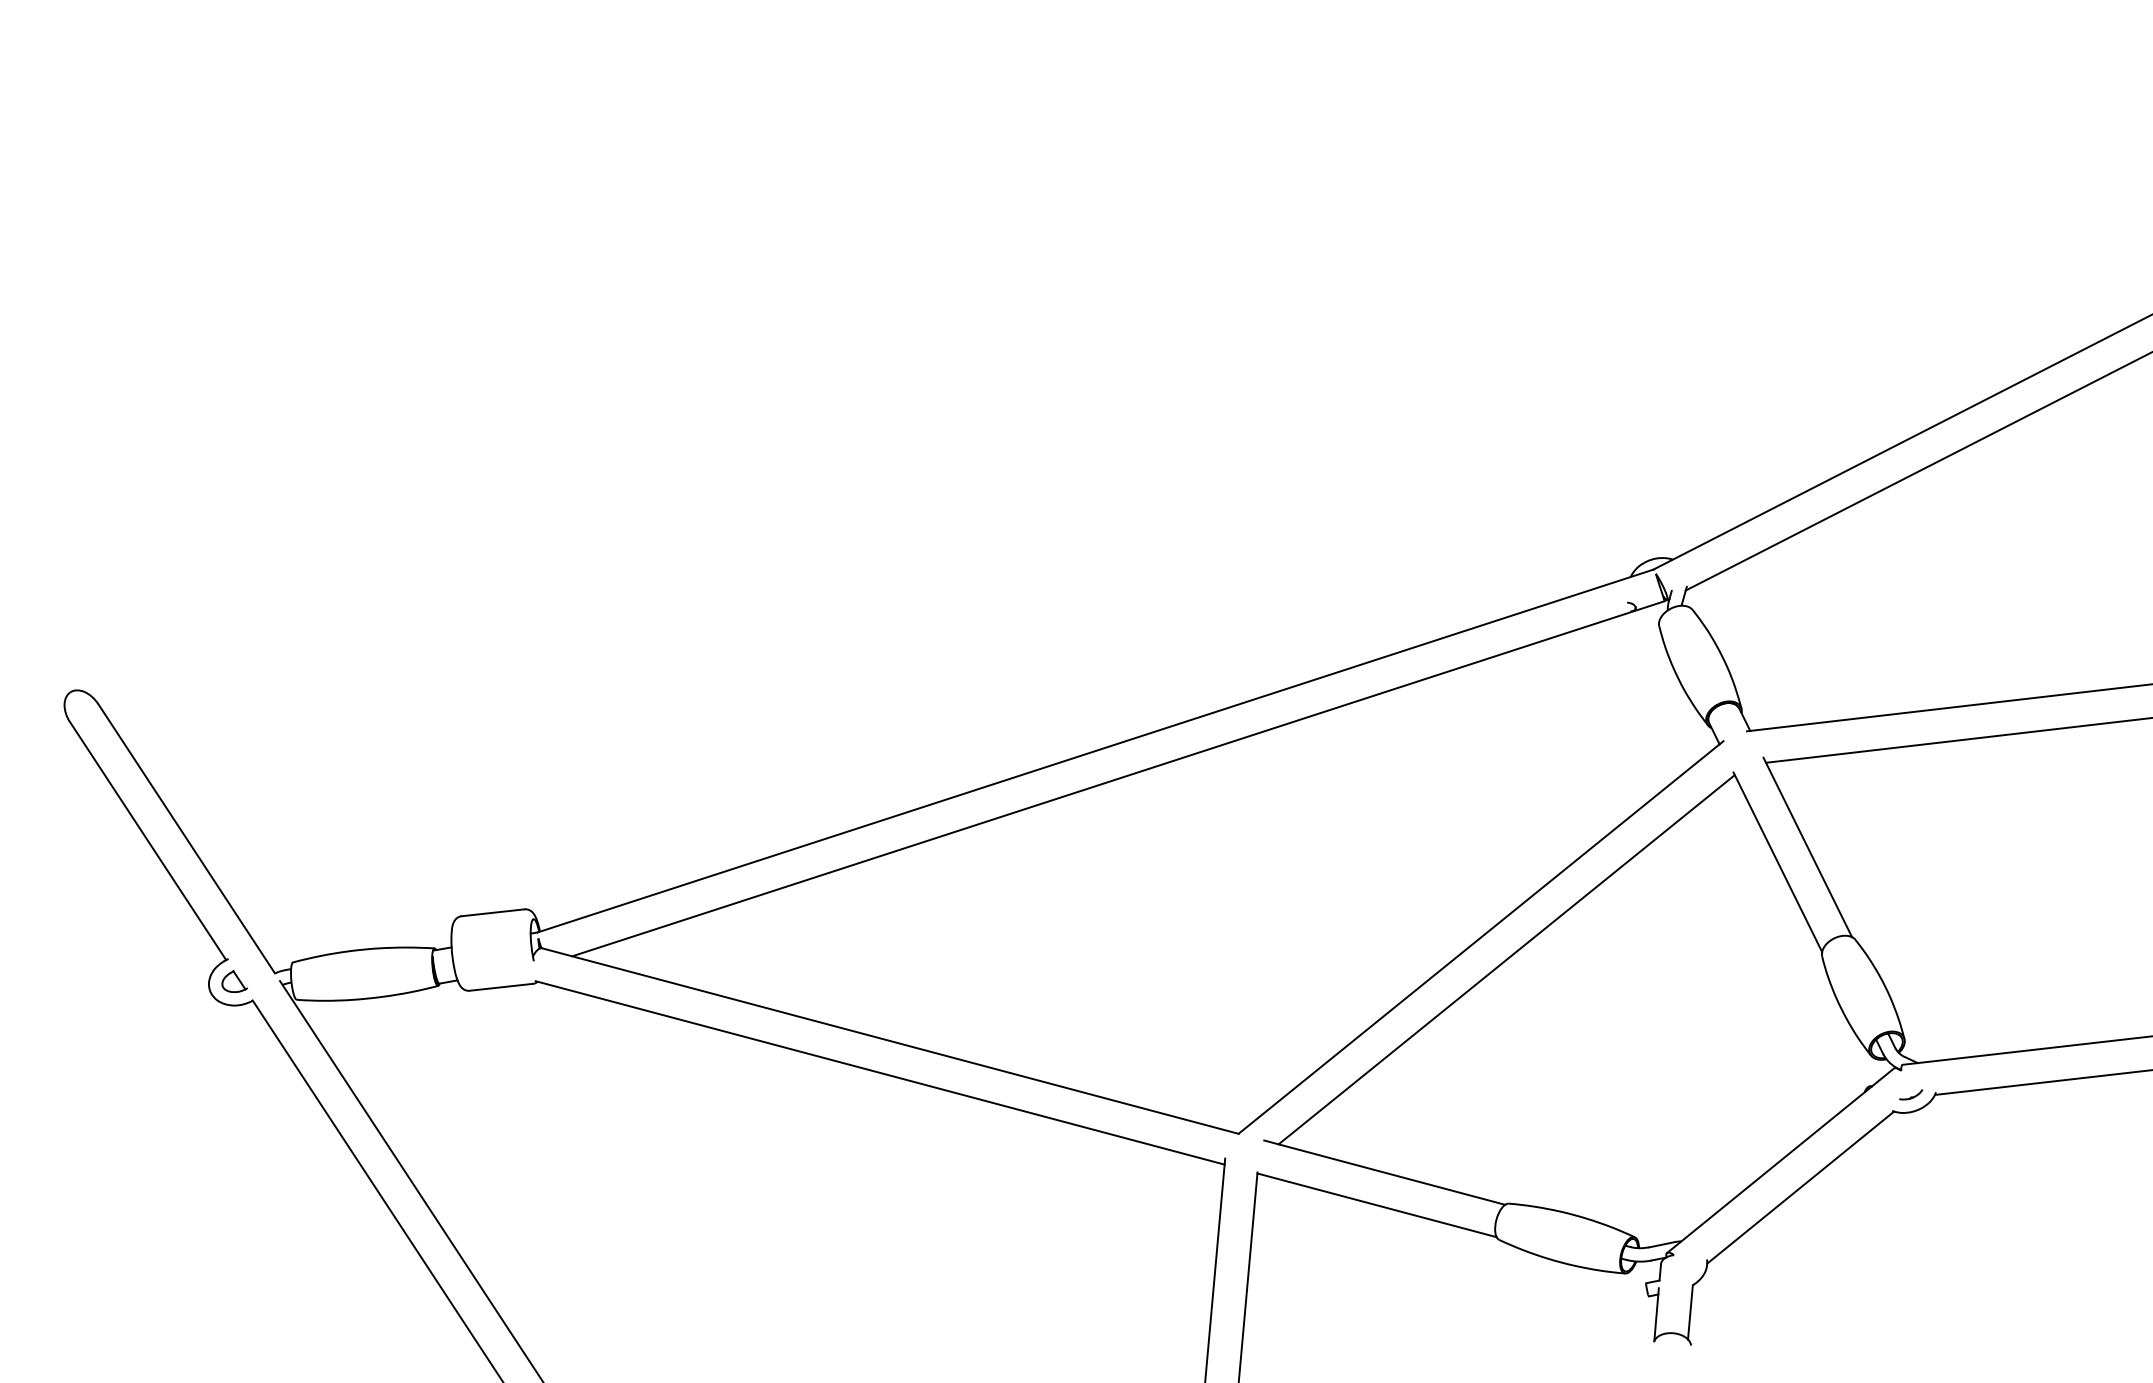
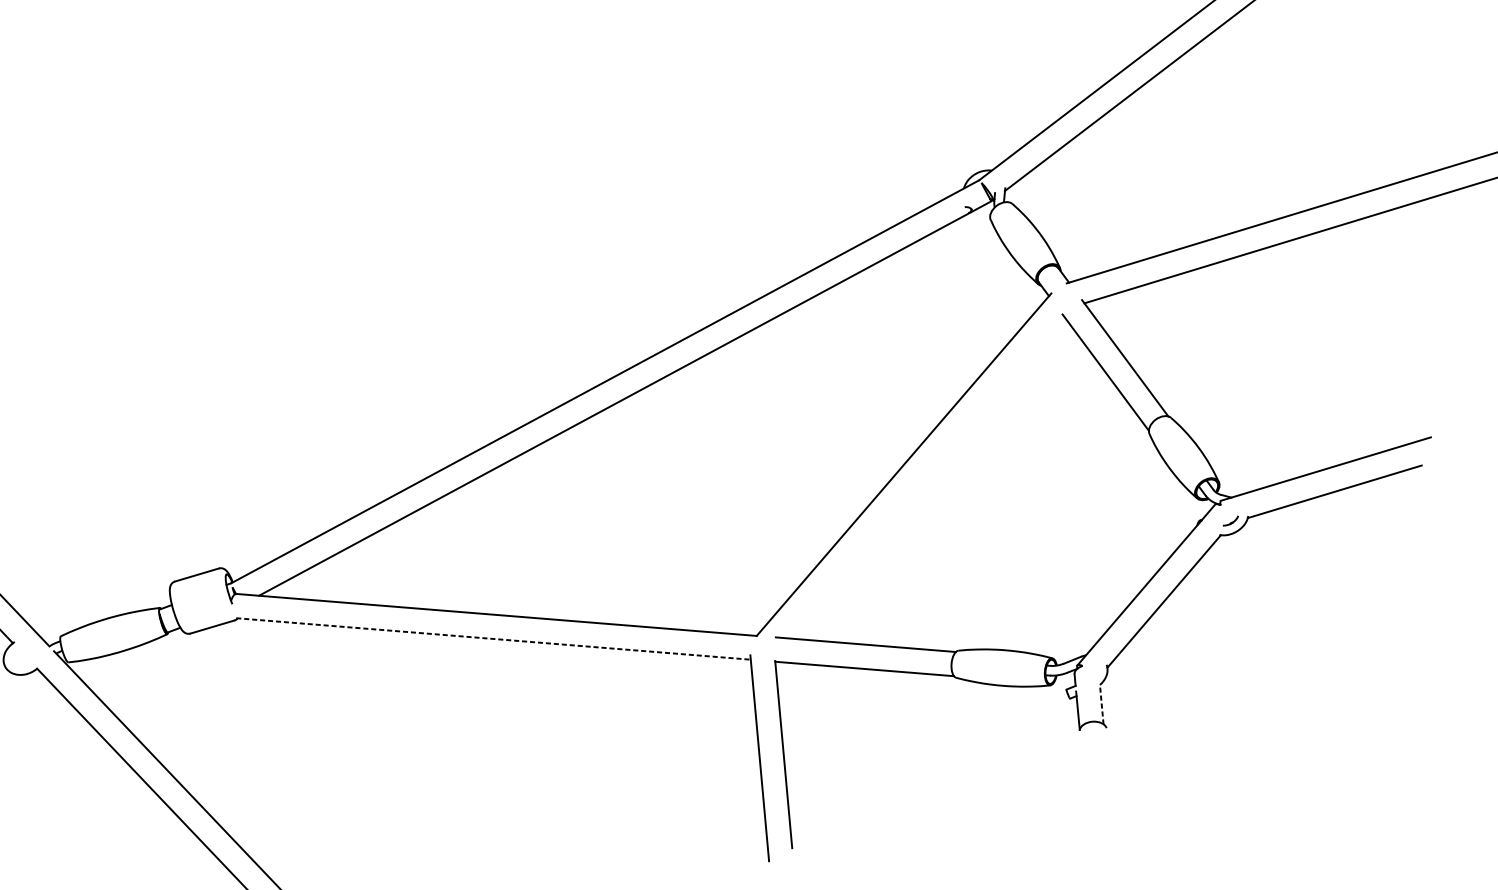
line: (1506, 959) -> (925, 477), removed
part: (234, 981) -> (21, 657), removed
line: (880, 1073) -> (493, 639), solid -> dashed
line: (1690, 1311) -> (1101, 704), solid -> dashed

